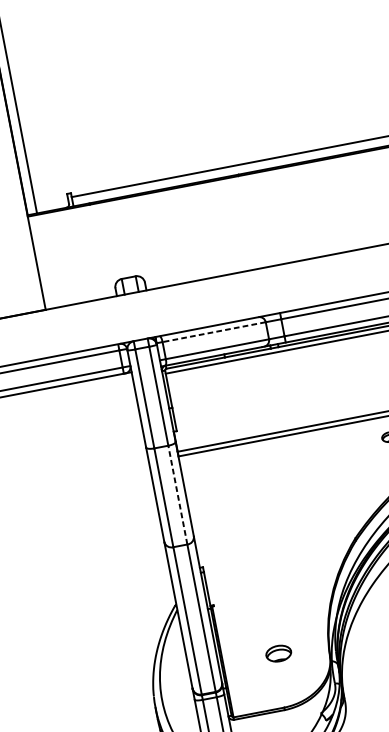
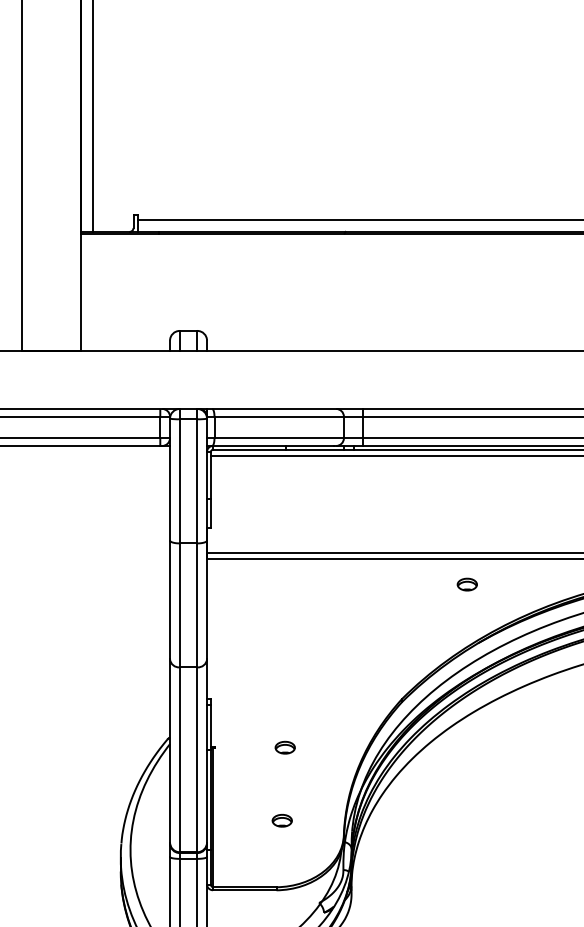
line: (214, 331) -> (279, 416), dashed -> solid
line: (178, 495) -> (197, 605), dashed -> solid
part: (269, 595) -> (284, 747), added
part: (277, 653) -> (281, 820), size x0.62

